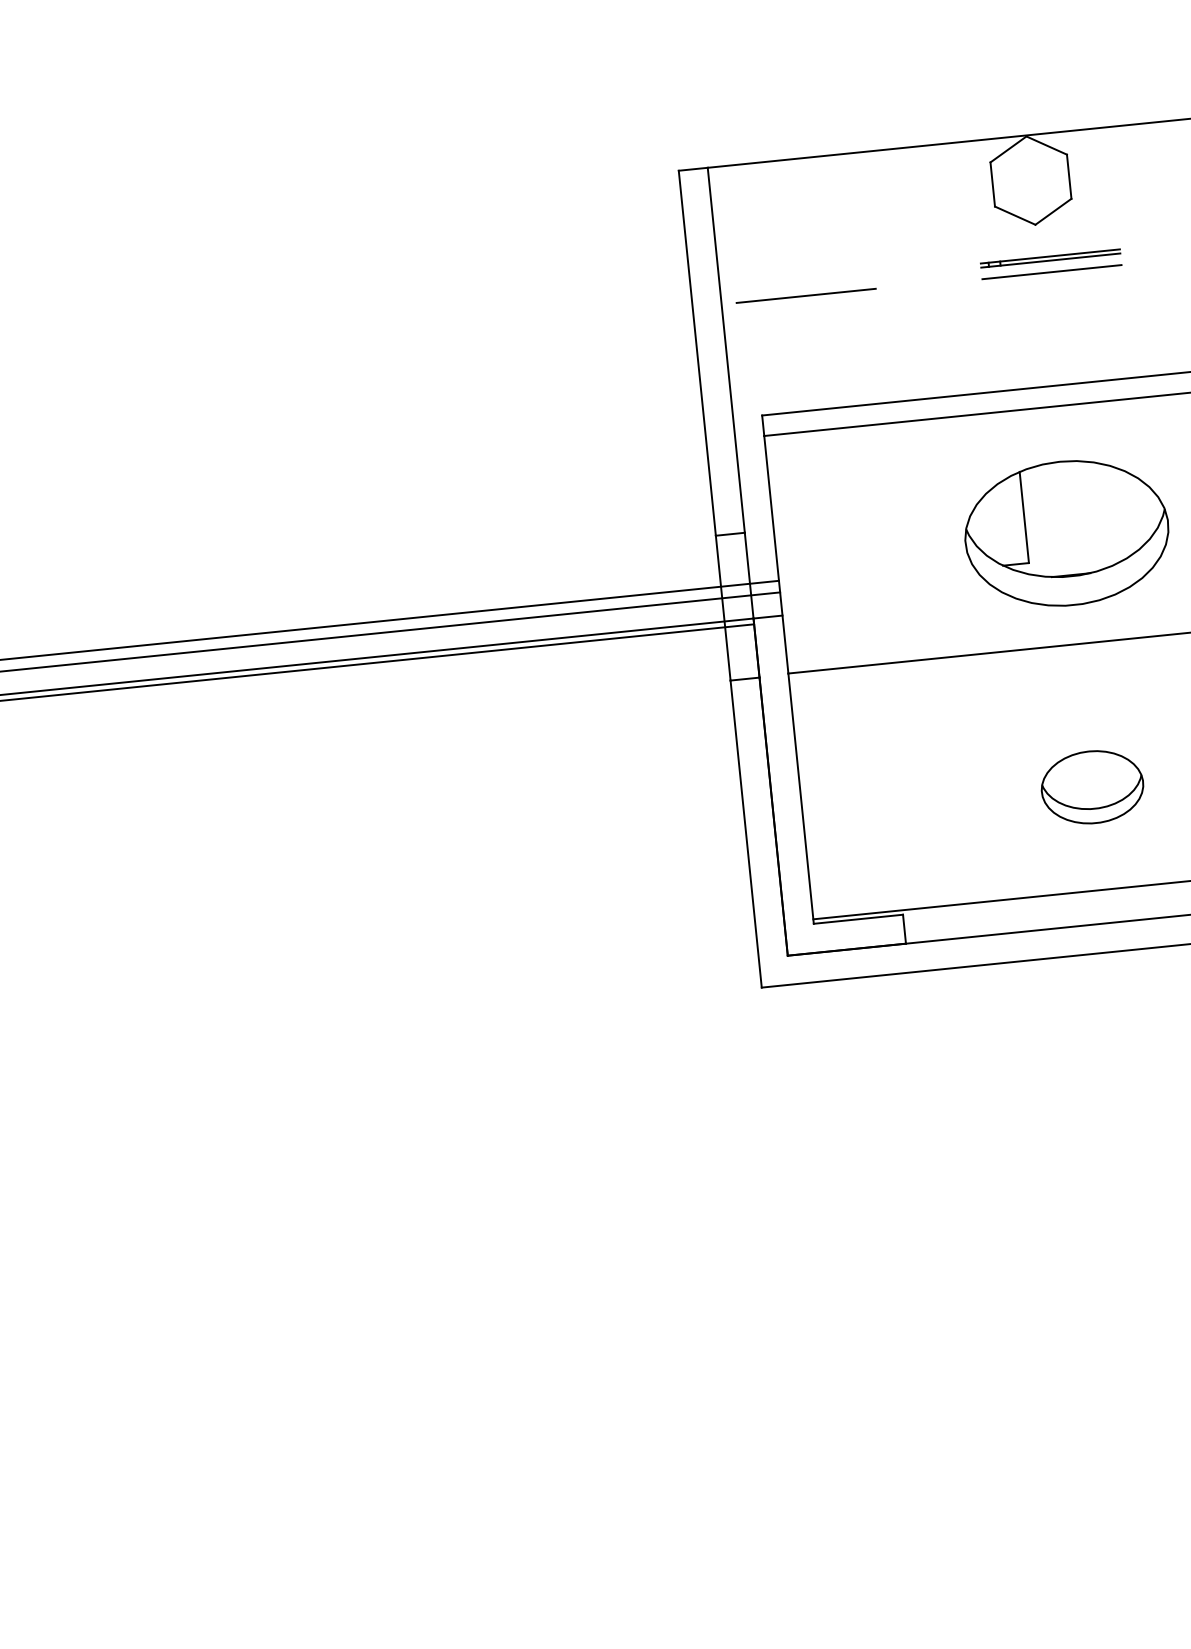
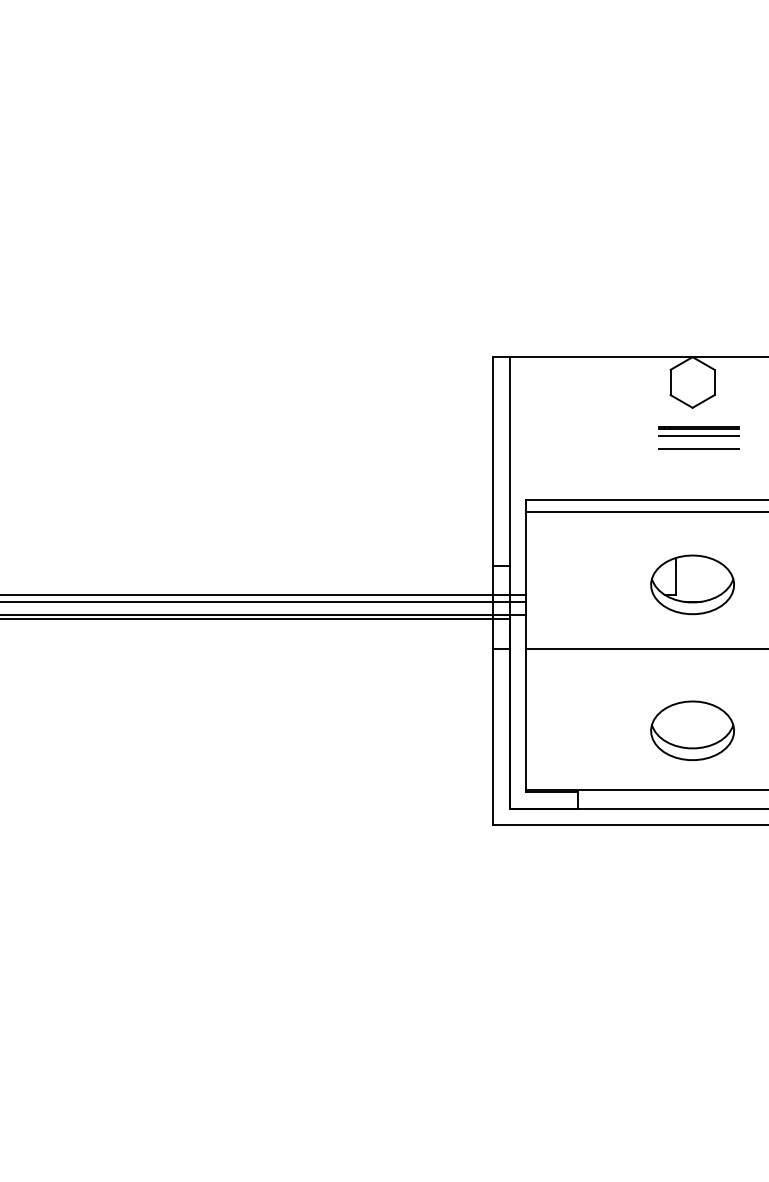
line: (804, 295) -> (698, 448), moved
part: (1066, 532) -> (692, 584), size x0.71
part: (1092, 786) -> (692, 730), size x1.43

